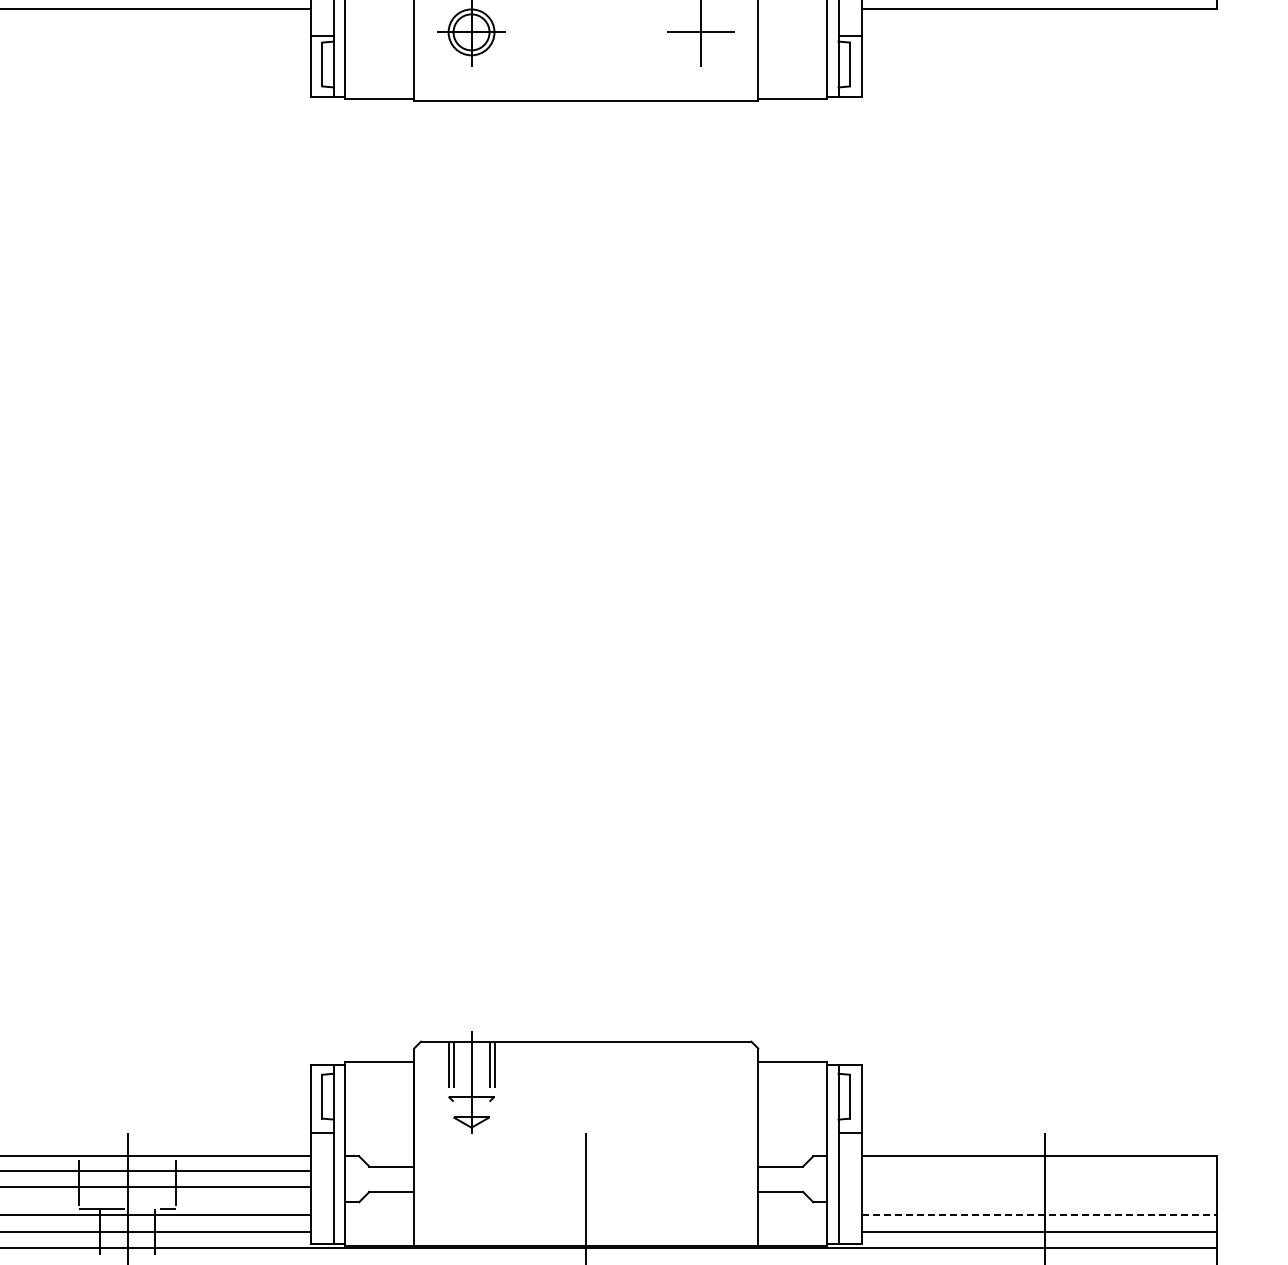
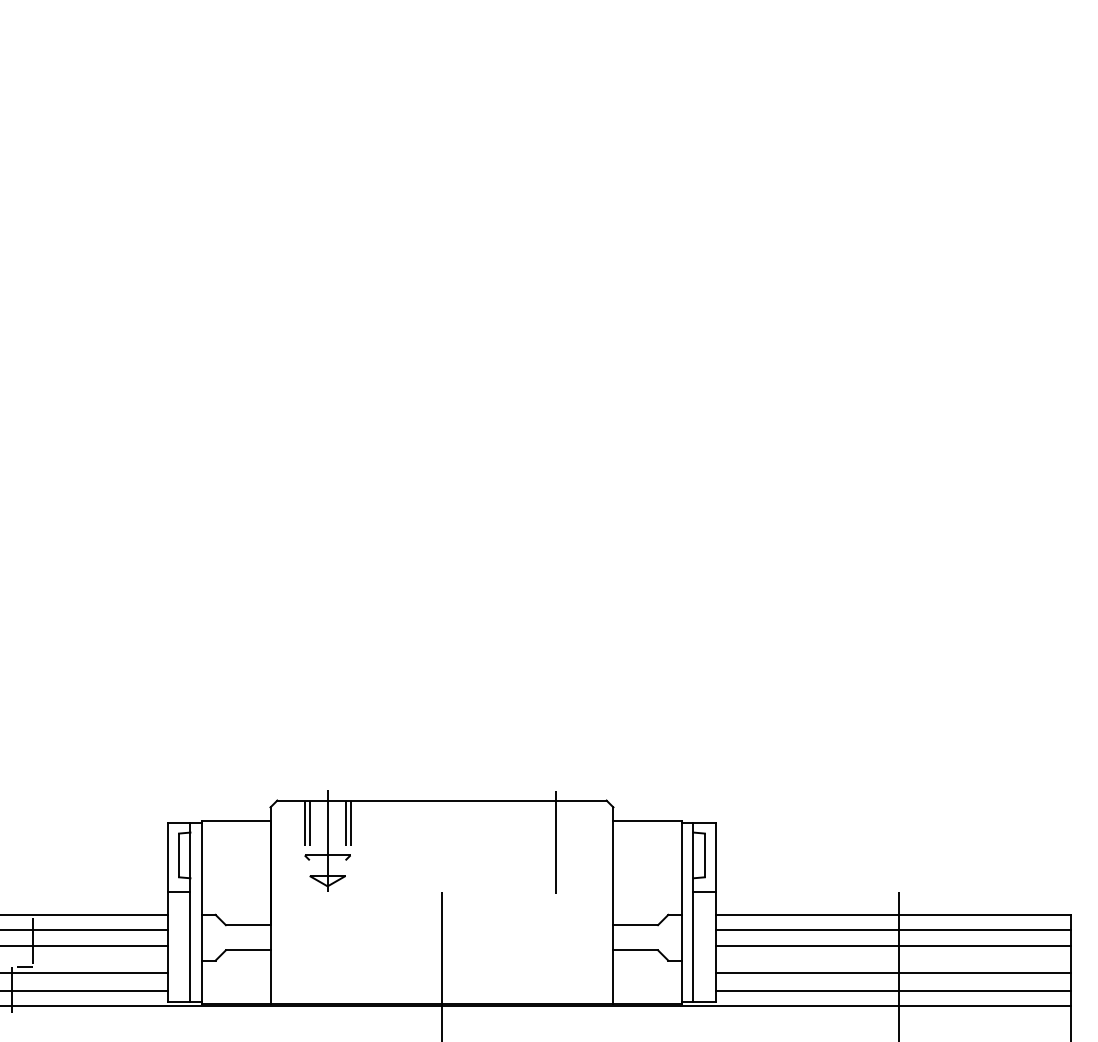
line: (700, 1083) -> (555, 842), added
line: (1039, 1171) -> (893, 929), added
line: (1039, 1187) -> (893, 945), added
line: (1039, 1214) -> (893, 972), dashed -> solid

